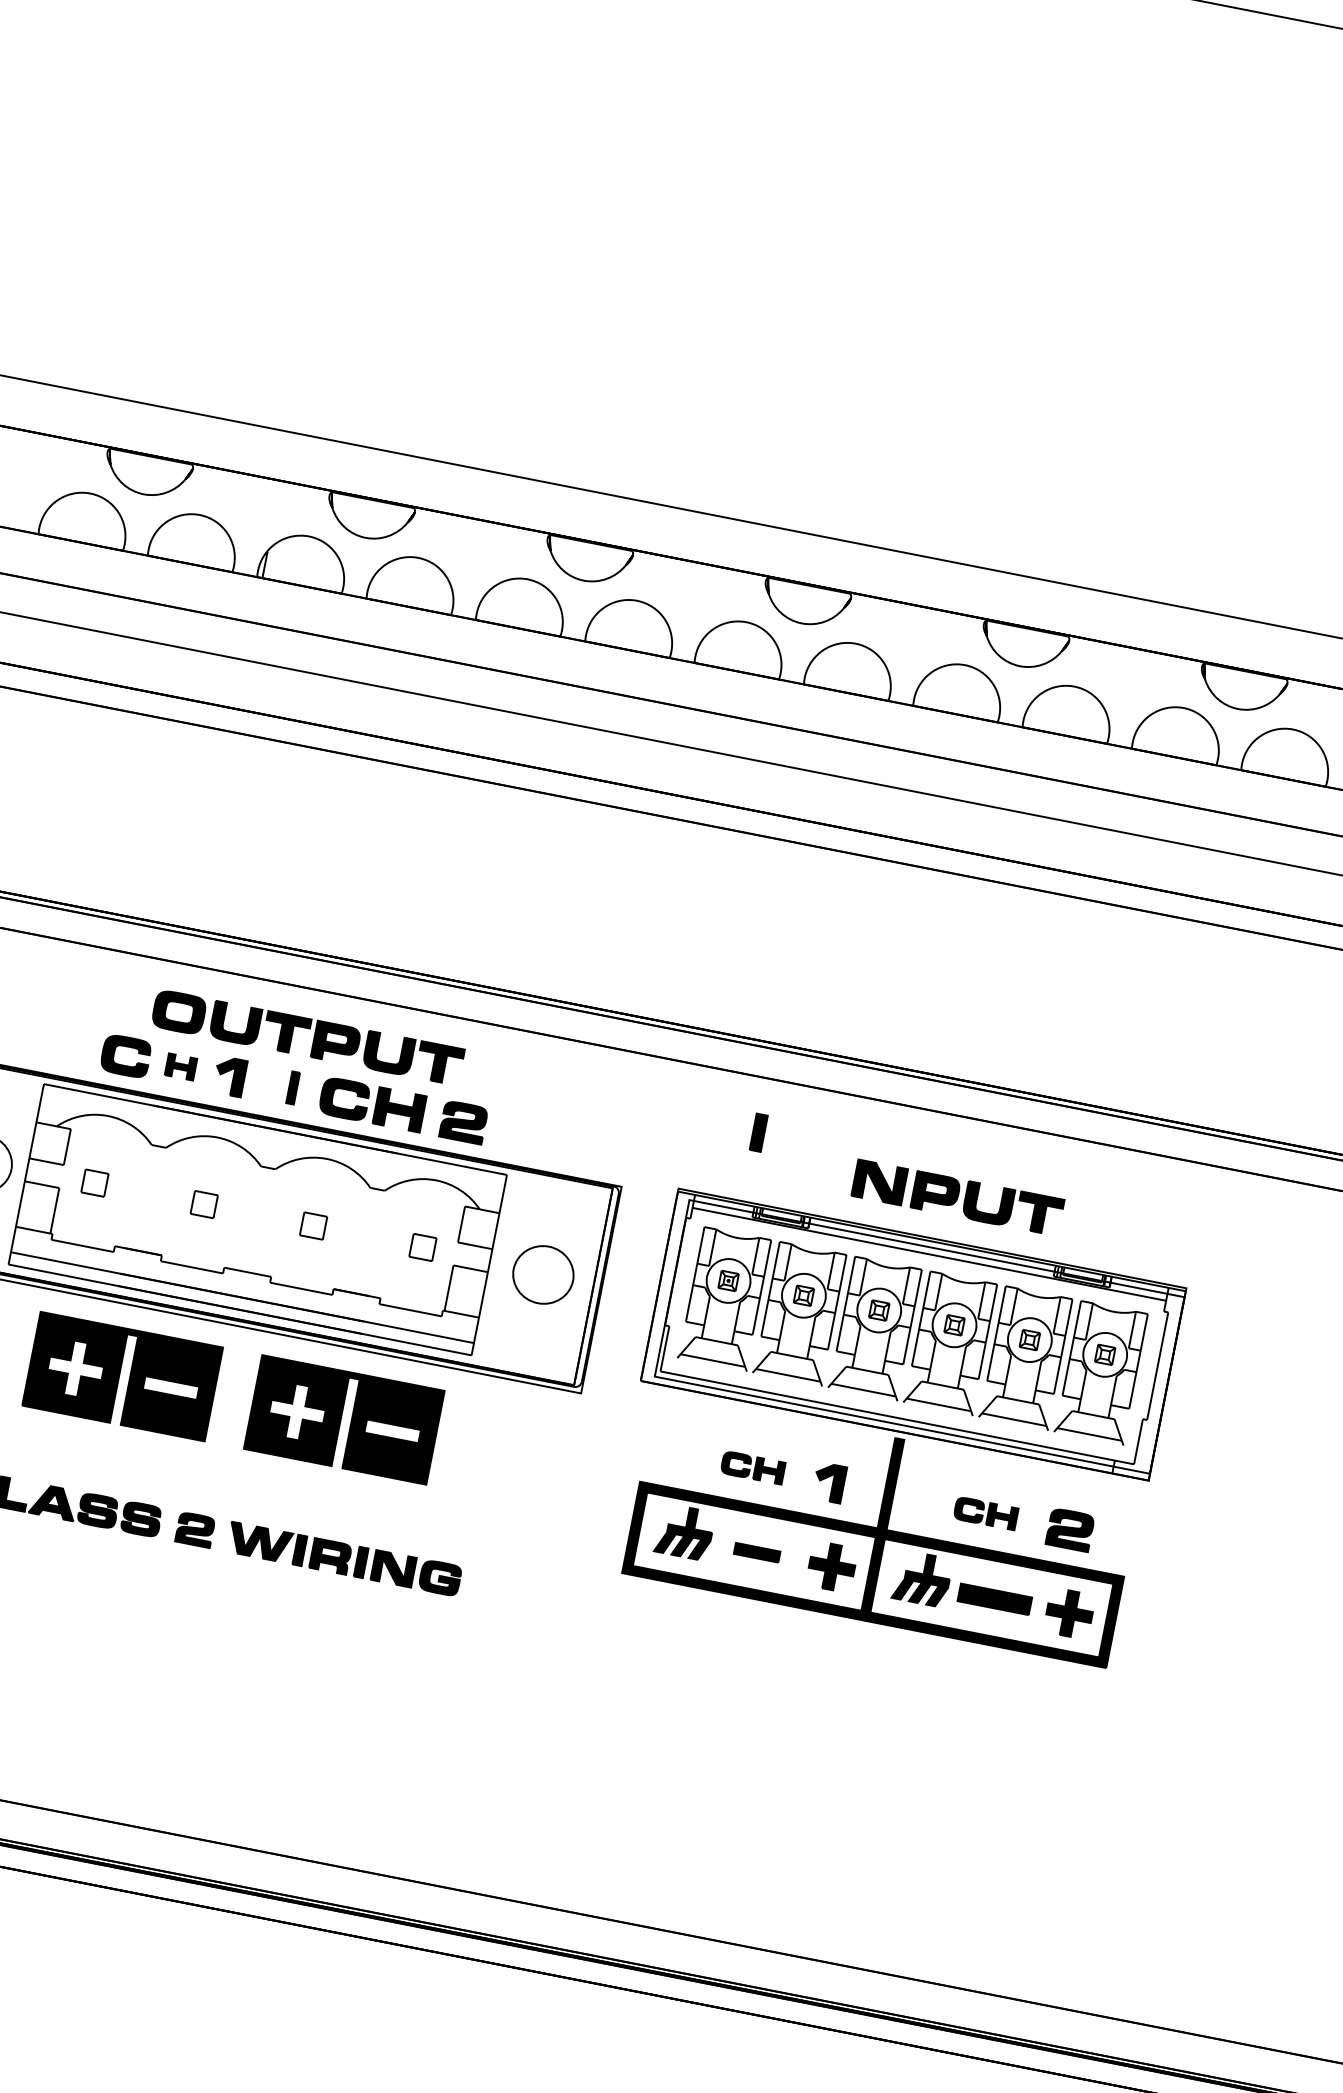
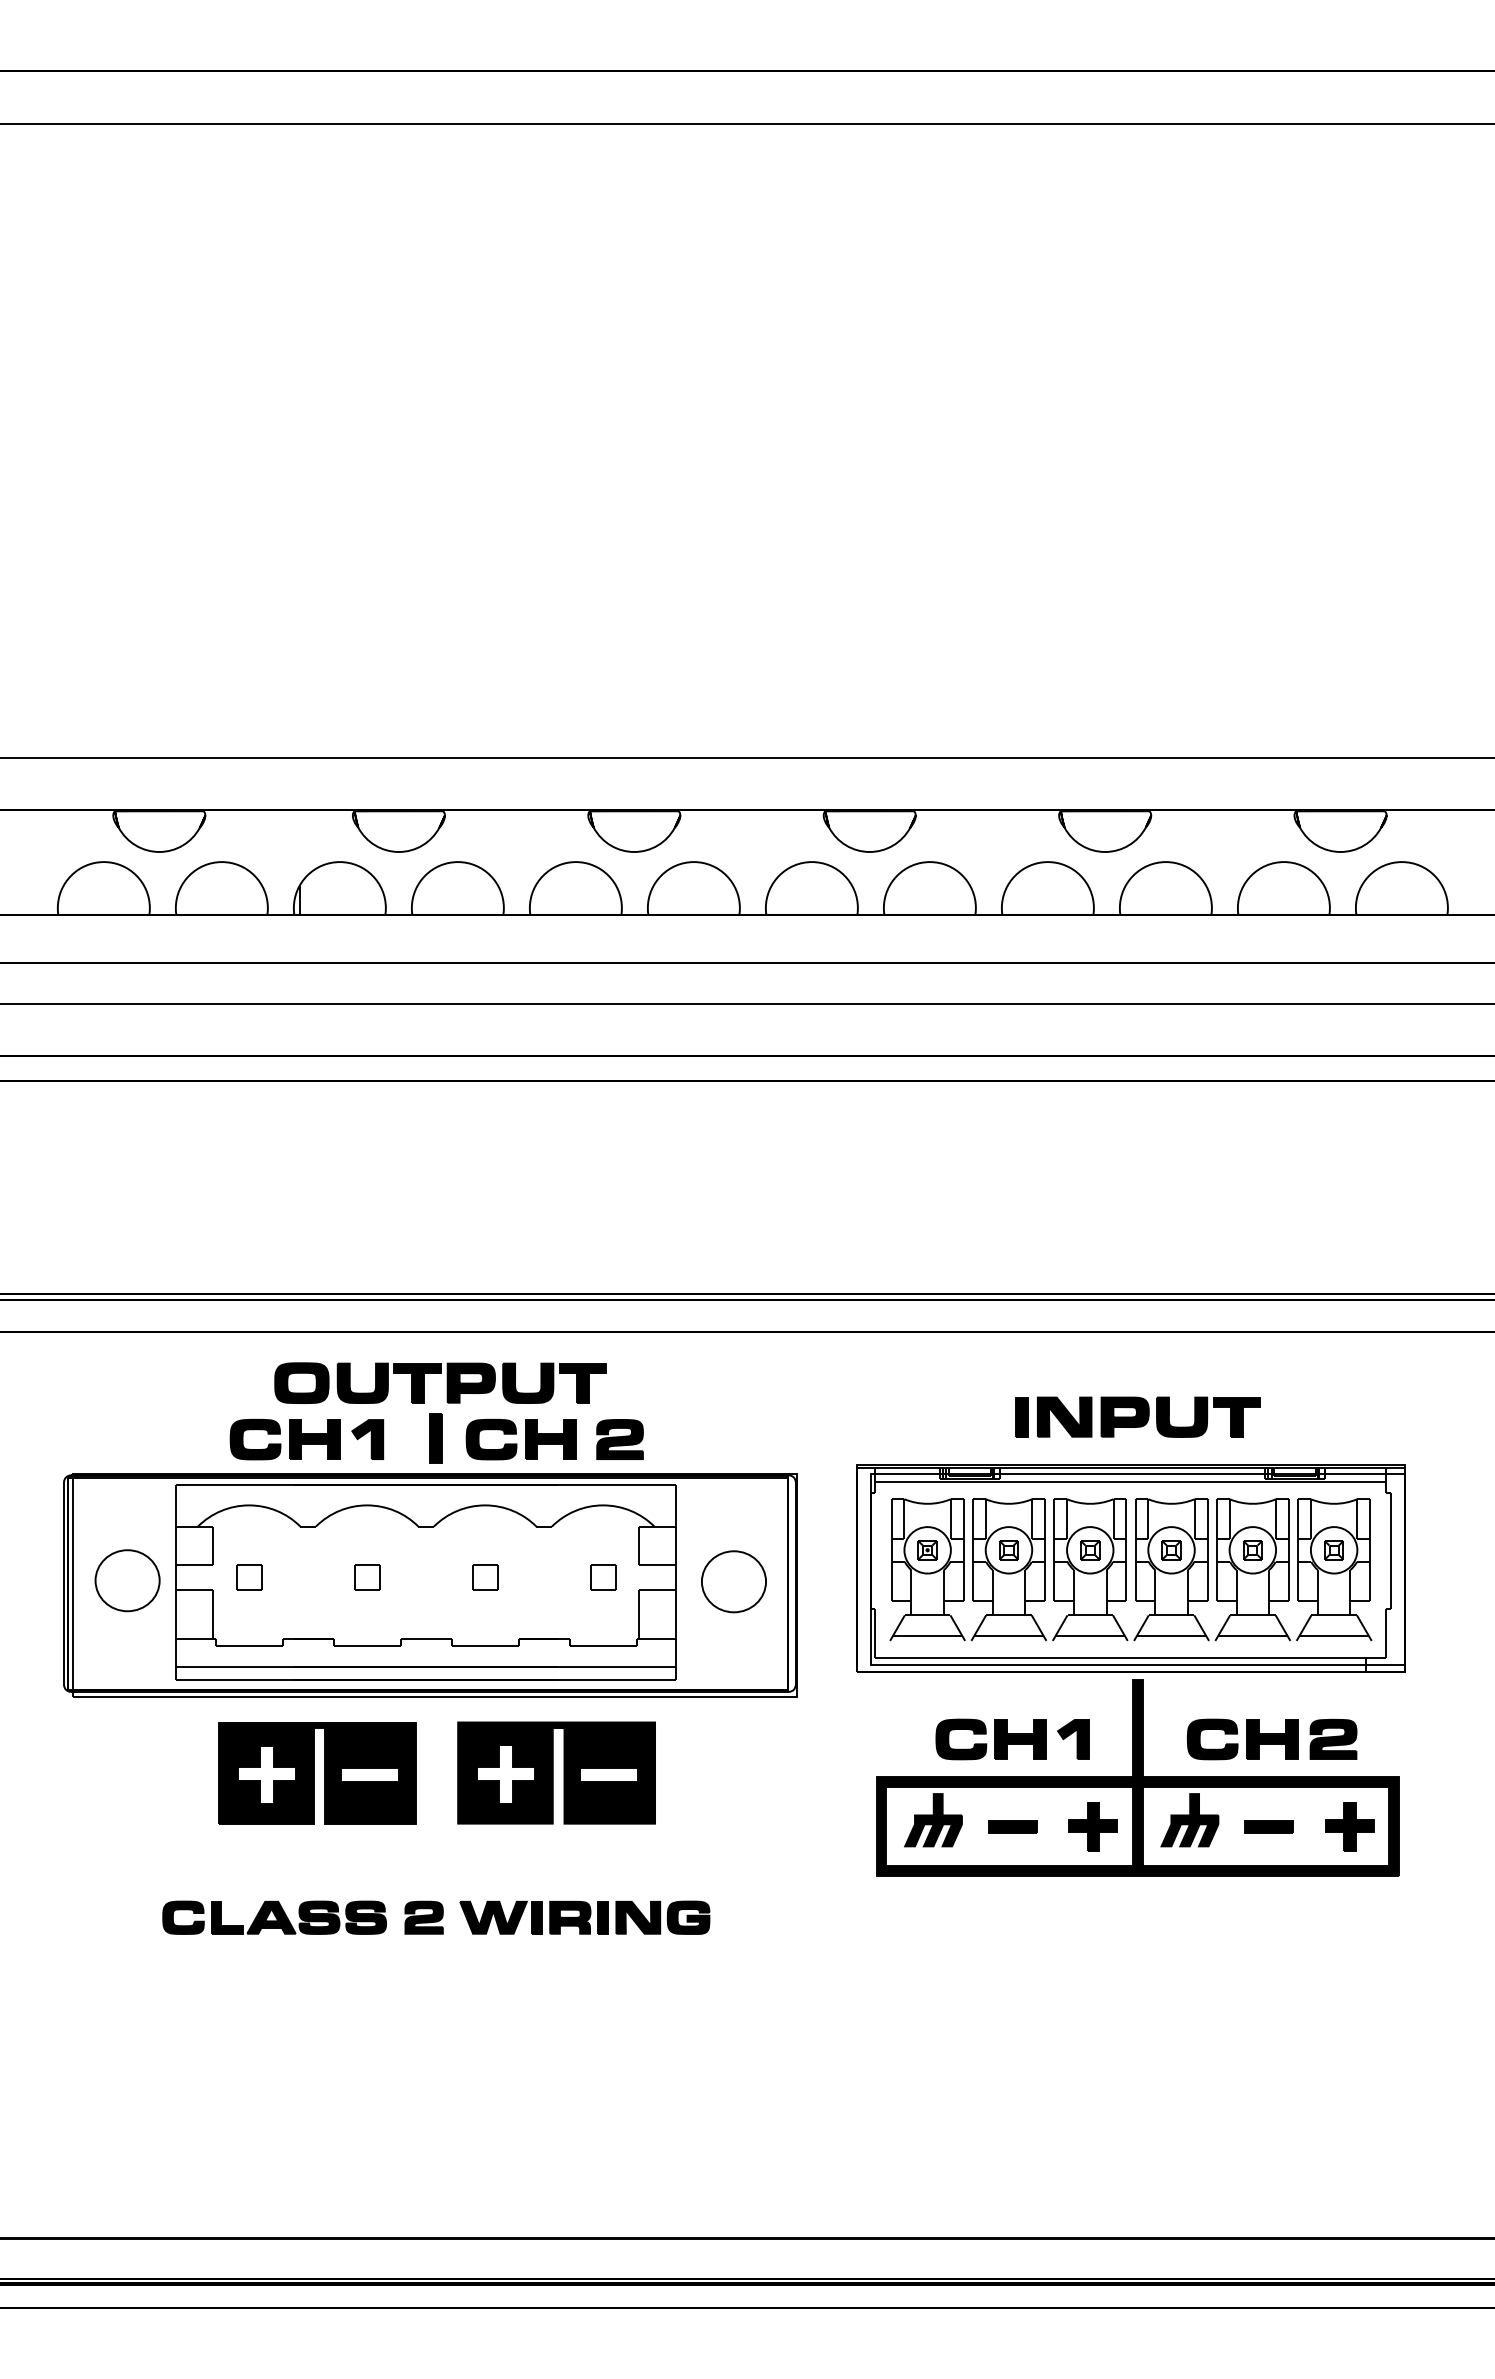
part: (180, 1066) -> (314, 1439), size x1.67
part: (292, 1087) -> (435, 1438), size x1.43
part: (758, 1133) -> (1021, 1417), moved
part: (752, 1467) -> (990, 1739), size x1.67
part: (985, 1513) -> (1242, 1739), size x1.67
part: (994, 1598) -> (1268, 1826), size x0.62

